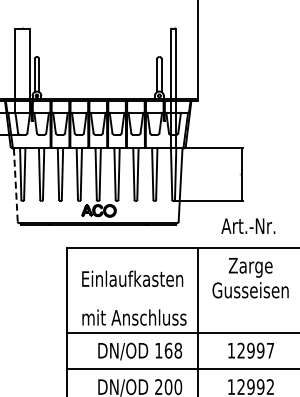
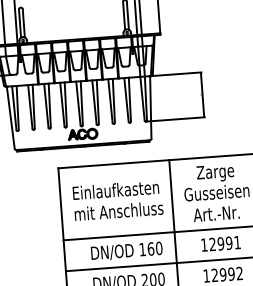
line: (15, 184) -> (10, 117), dashed -> solid
text: (248, 225) -> (216, 213), moved
text: (134, 317) -> (119, 211), moved
text: (178, 350) -> (159, 248), 168 -> 160
text: (270, 350) -> (237, 242), 12997 -> 12991

